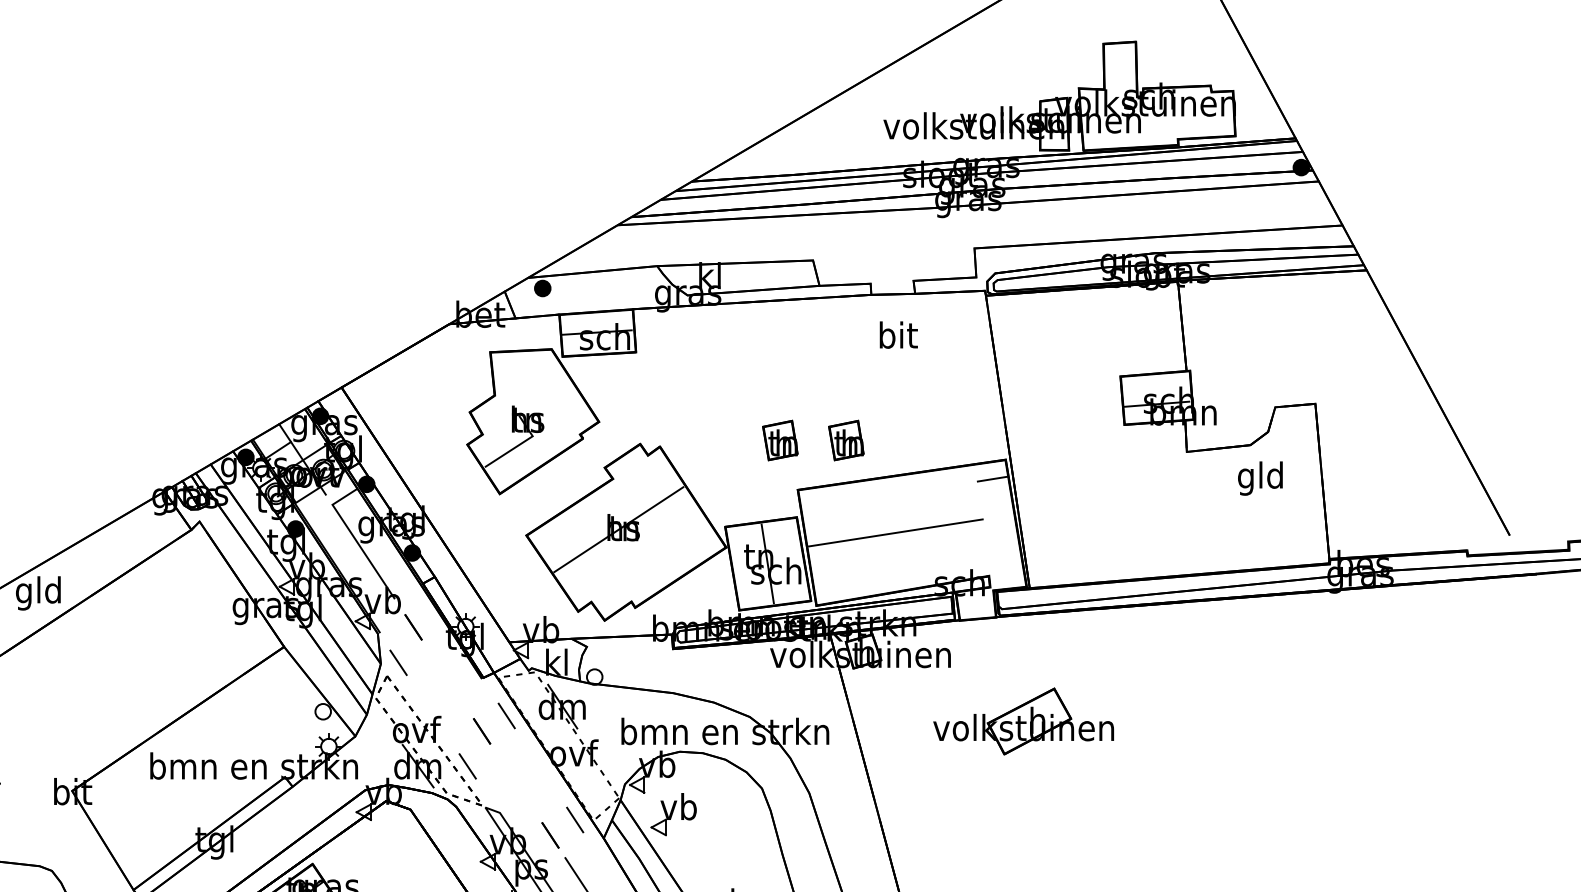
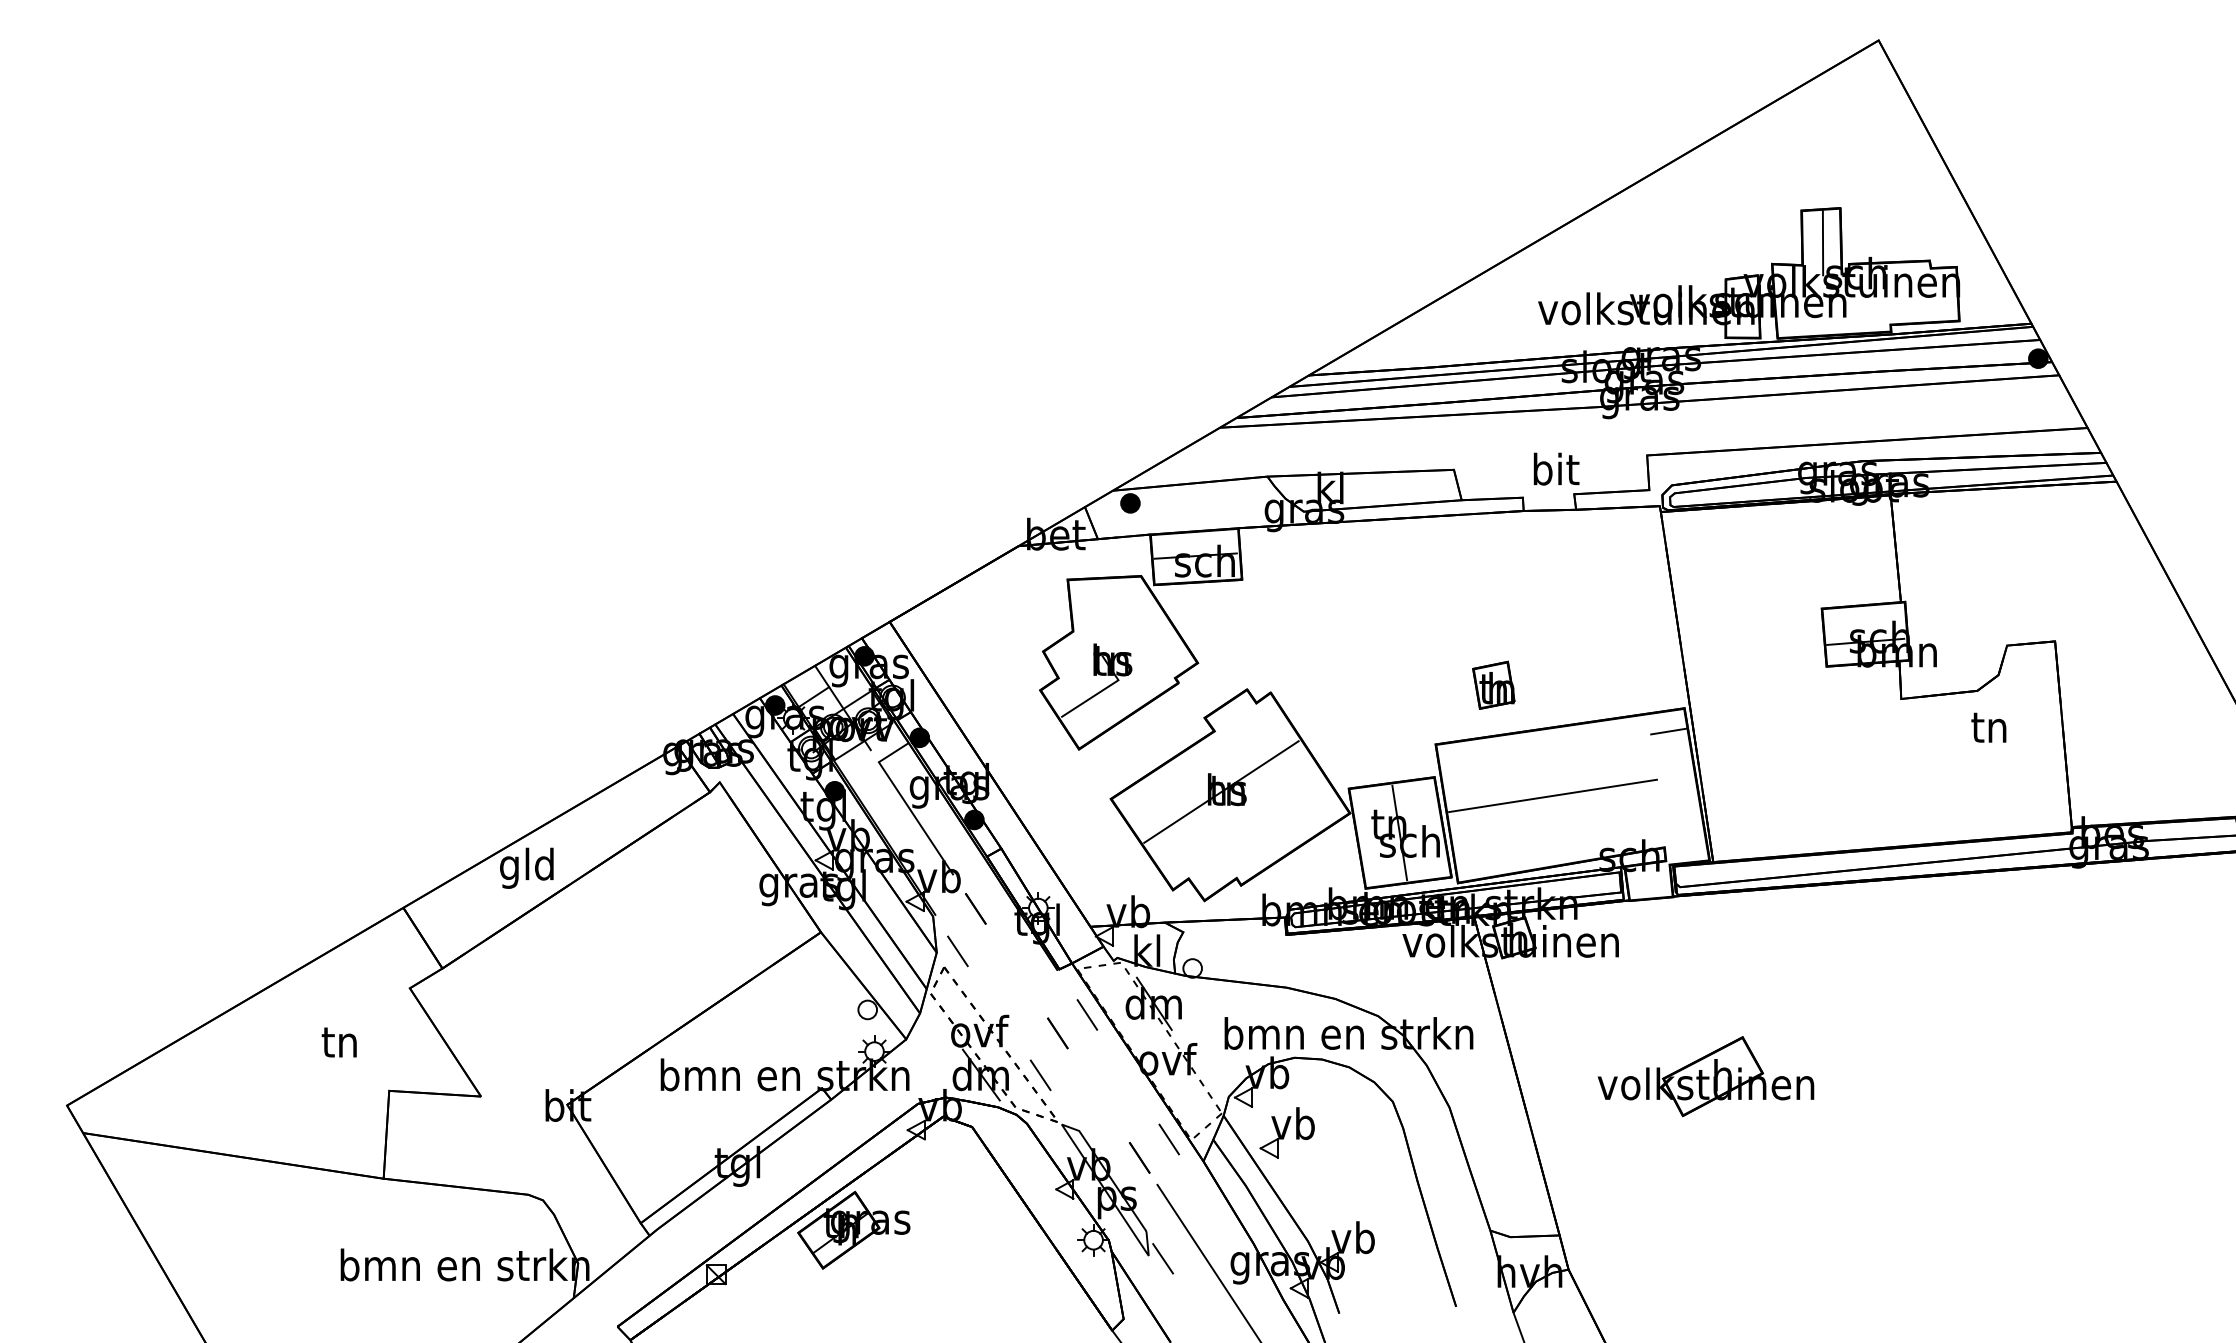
line: (1121, 71) -> (1822, 243), added
text: (898, 334) -> (1556, 468), moved
part: (780, 439) -> (1414, 684), removed
text: (1260, 478) -> (1989, 730), gld -> tn
part: (1023, 721) -> (1705, 1076), moved

